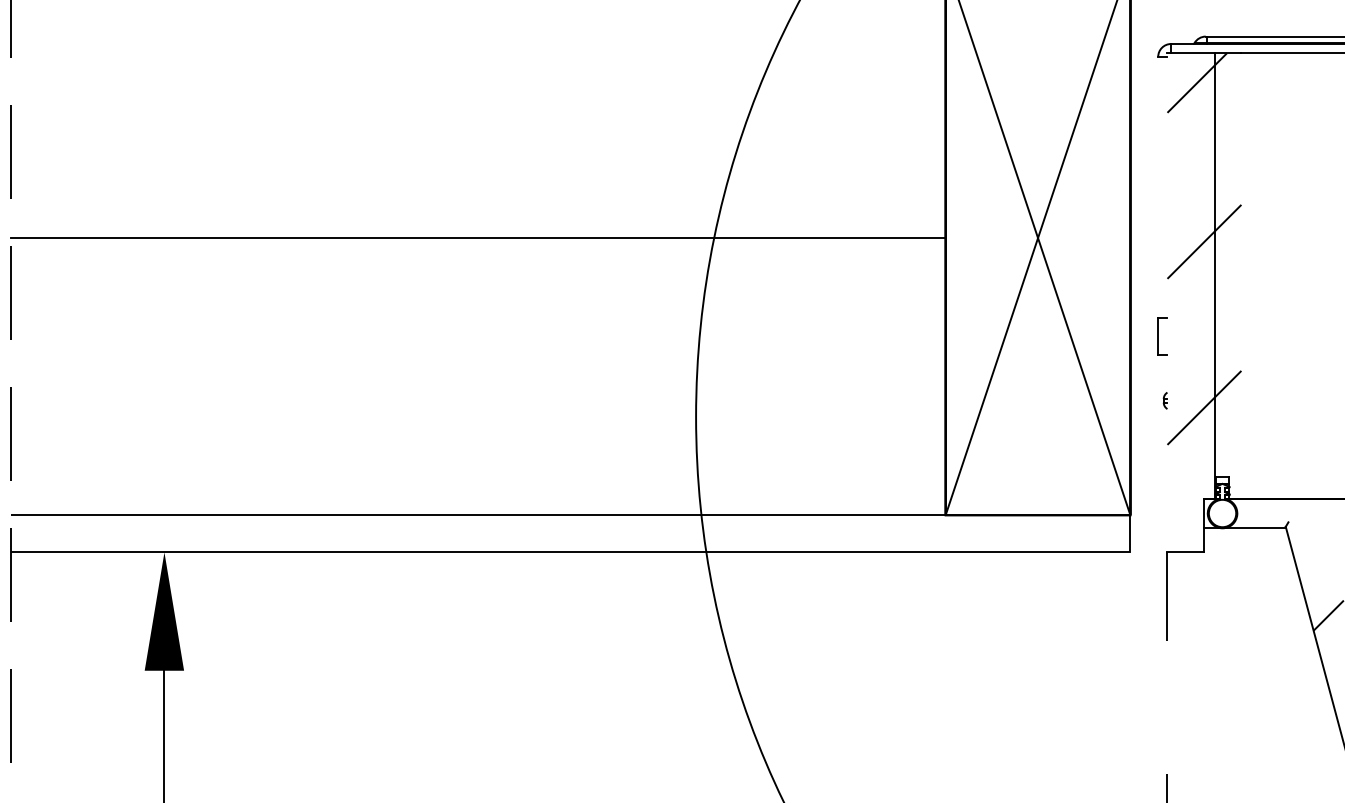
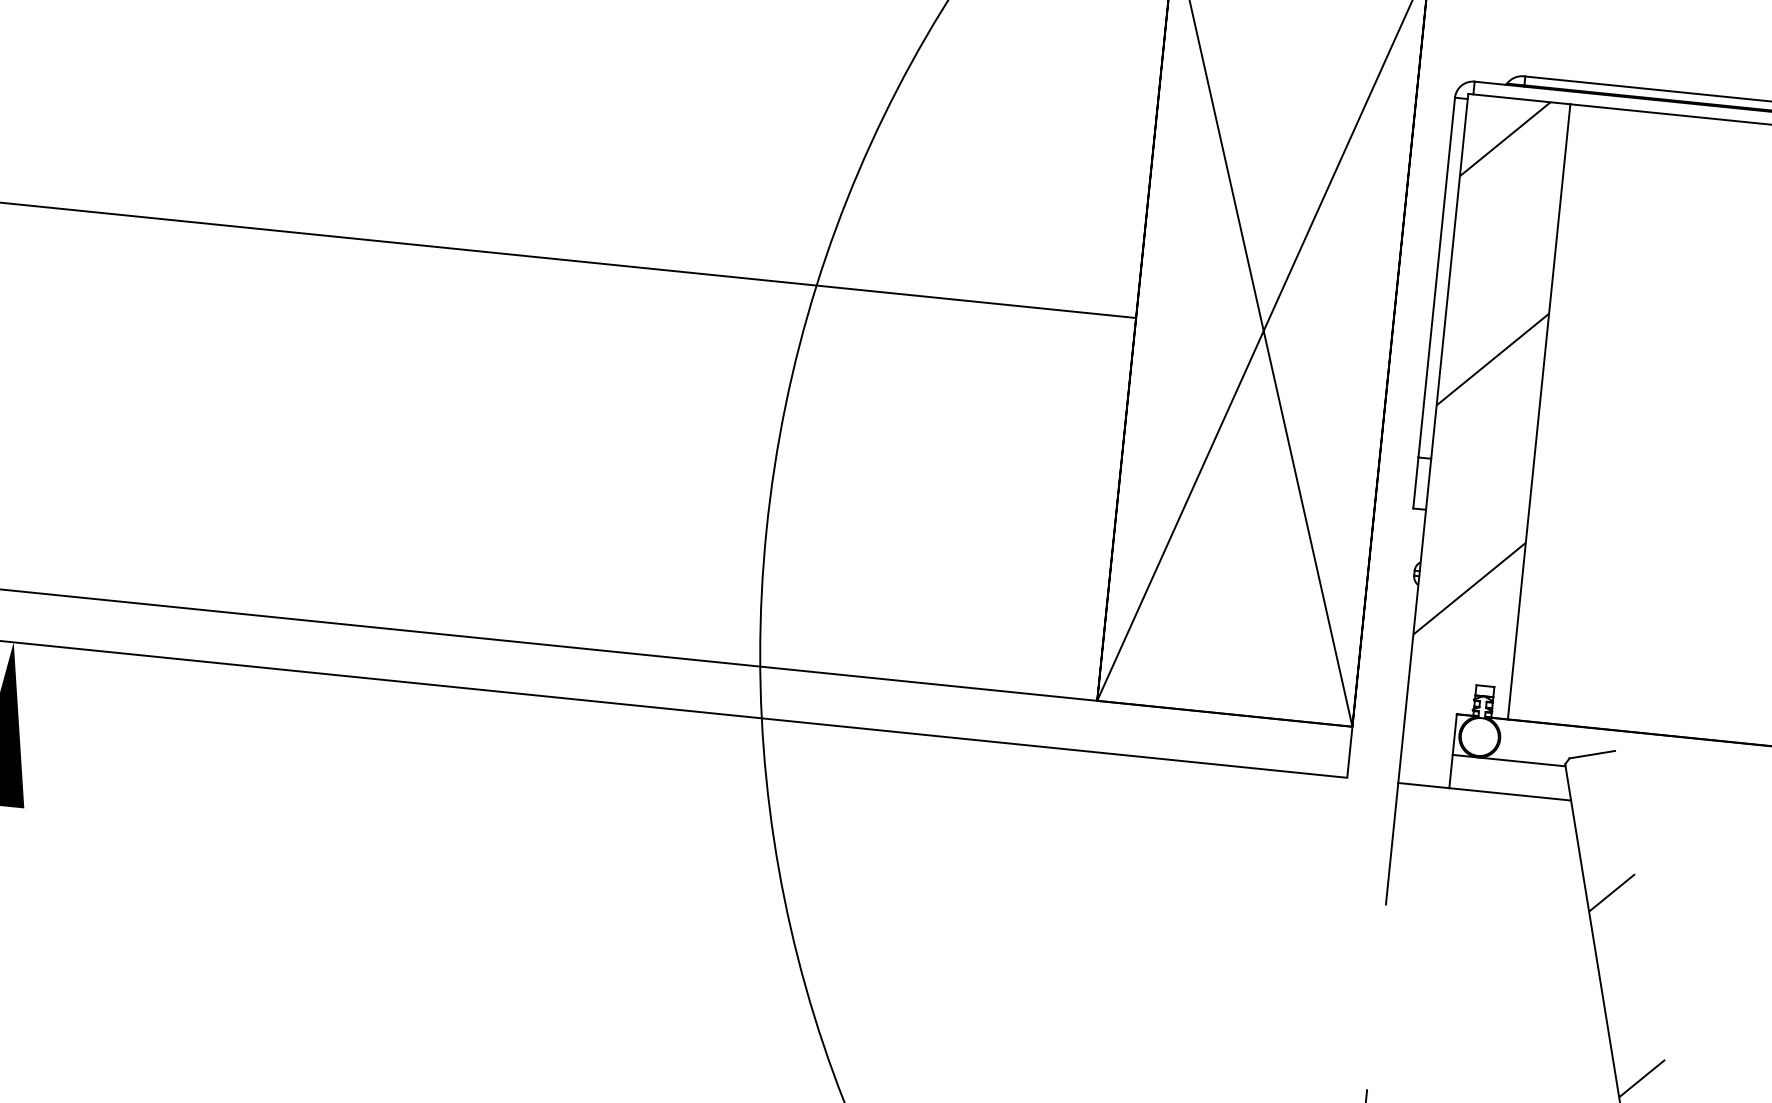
line: (1158, 186) -> (1437, 276), added
line: (1215, 275) -> (1539, 411), moved
line: (1167, 302) -> (1433, 438), added
line: (1304, 517) -> (1592, 753), added
line: (1248, 552) -> (1510, 794), added

